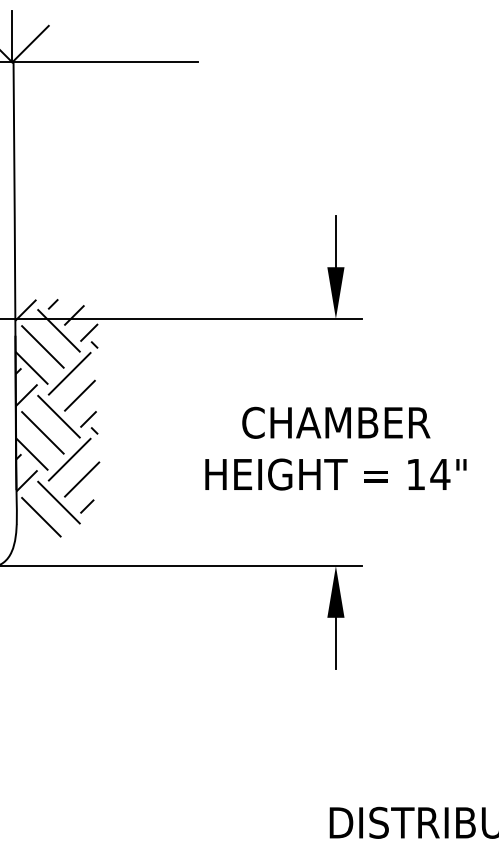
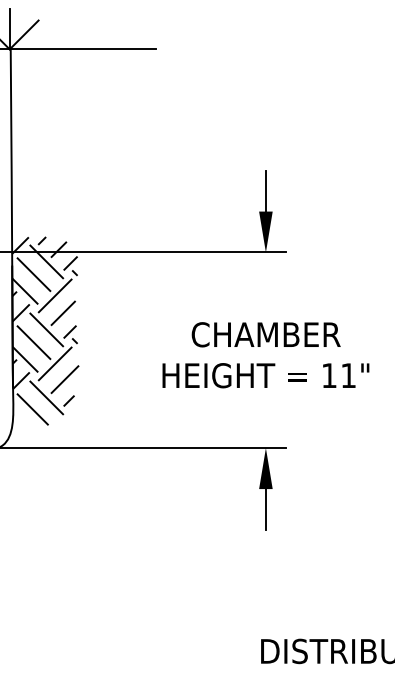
text: (440, 474) -> (348, 375), 14" -> 11"

